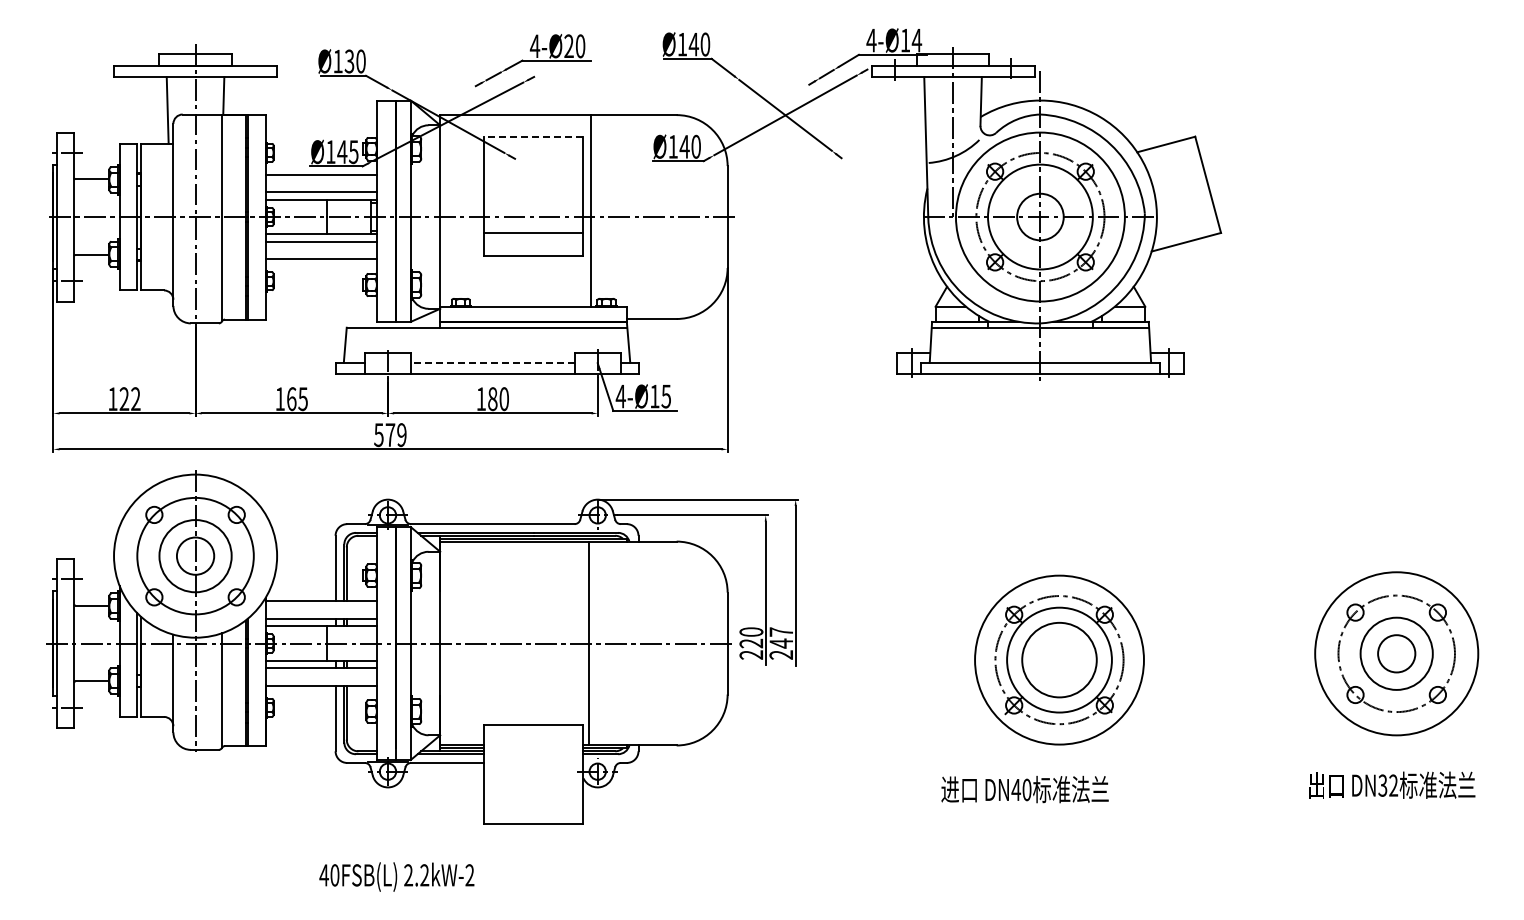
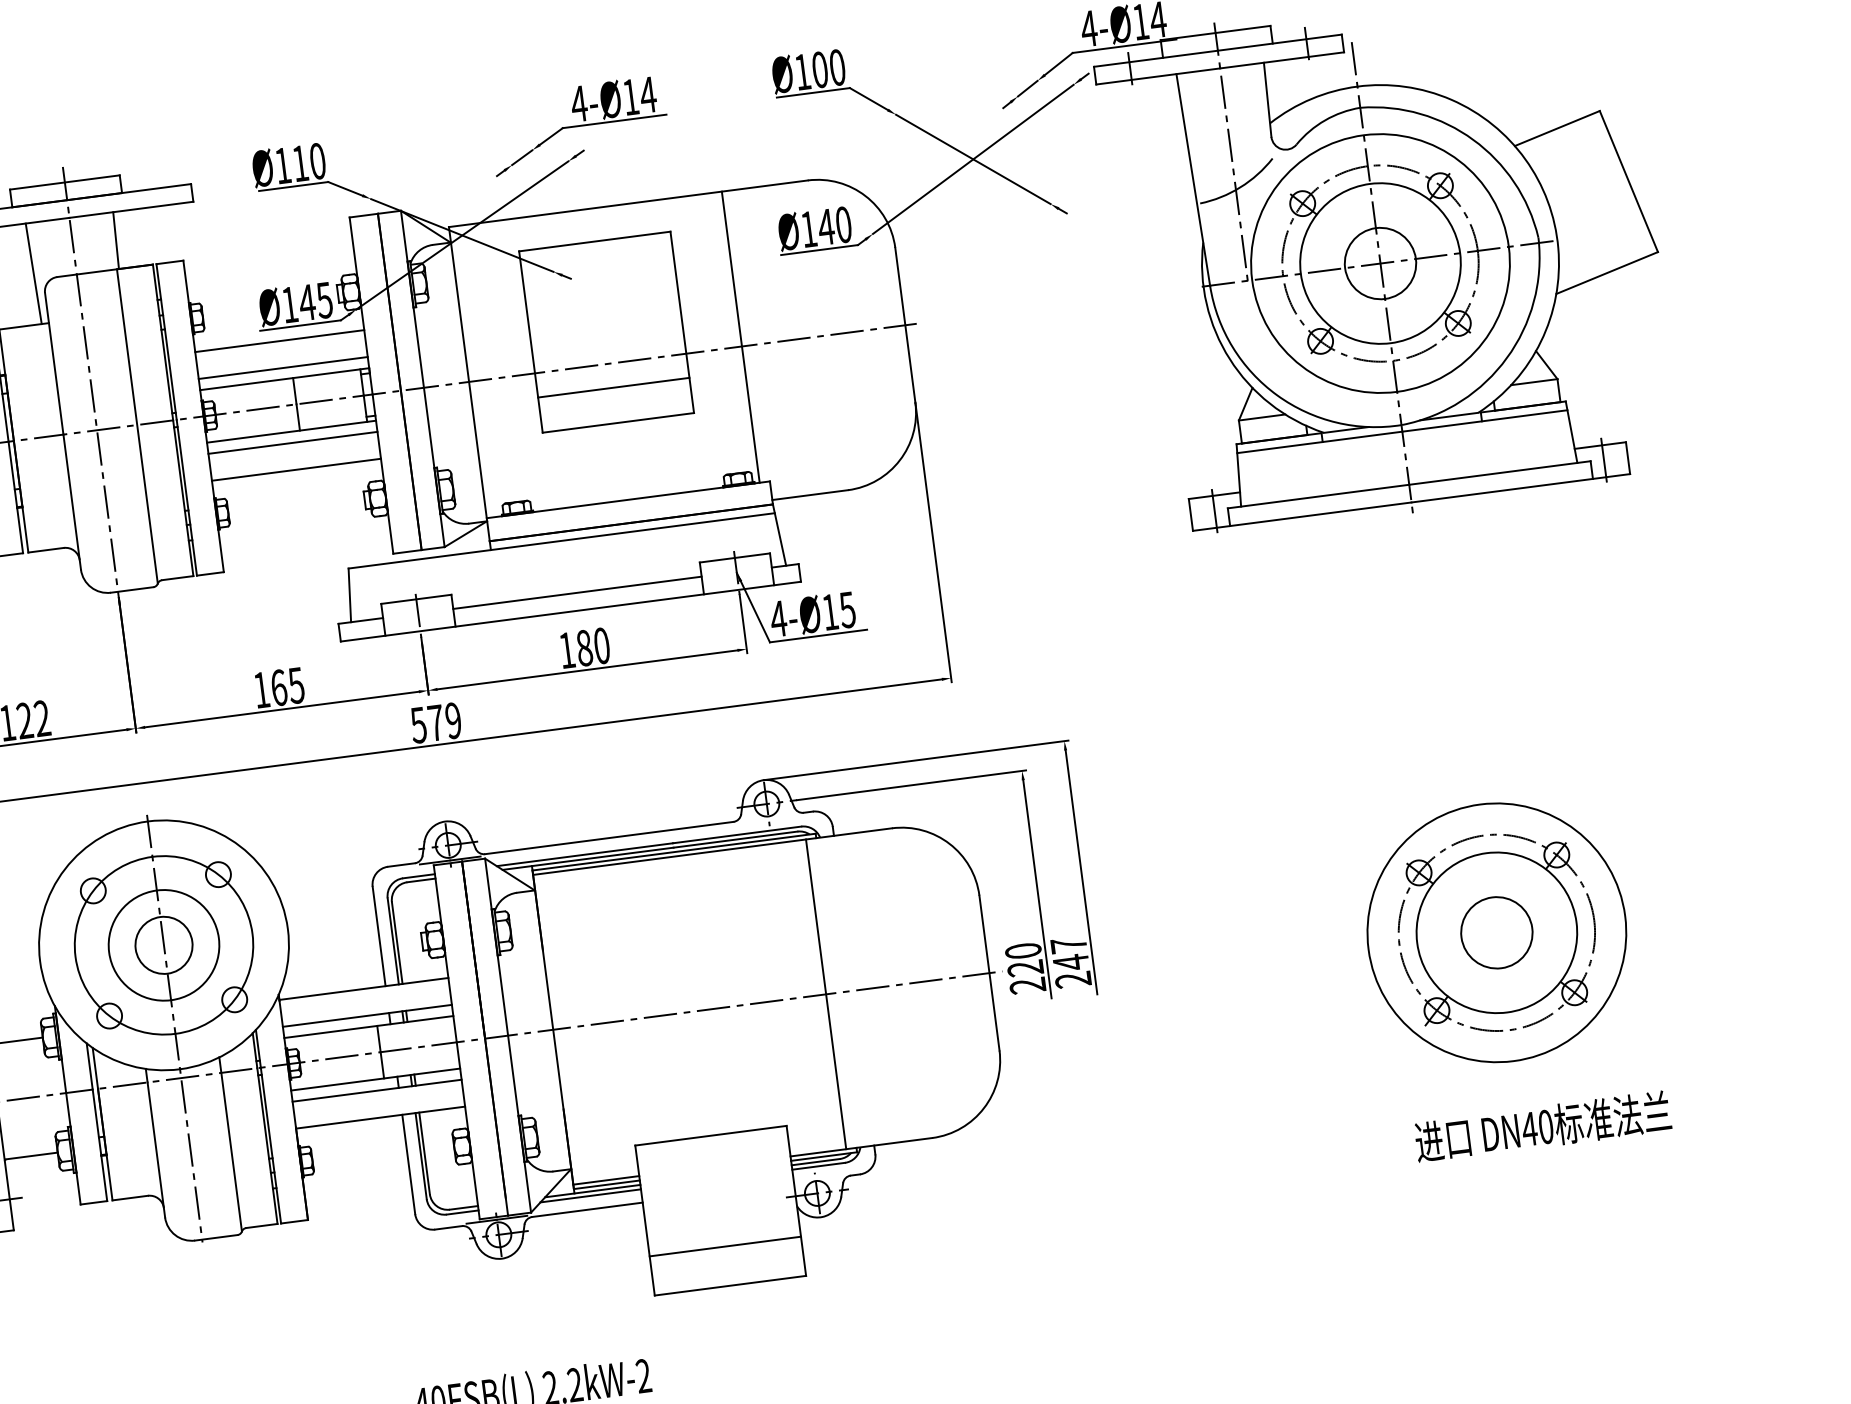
text: (693, 44) -> (819, 69), Ø140 -> Ø100
text: (574, 46) -> (639, 96), 4-Ø20 -> 4-Ø14
text: (349, 61) -> (300, 163), Ø130 -> Ø110
line: (533, 136) -> (594, 241), dashed -> solid
line: (591, 210) -> (741, 336), moved
line: (492, 362) -> (576, 592), dashed -> solid
line: (589, 643) -> (826, 994), moved
circle: (1059, 659) -> (1496, 931), size x0.62
text: (1024, 789) -> (1542, 1126), moved
line: (533, 798) -> (725, 1246), added

